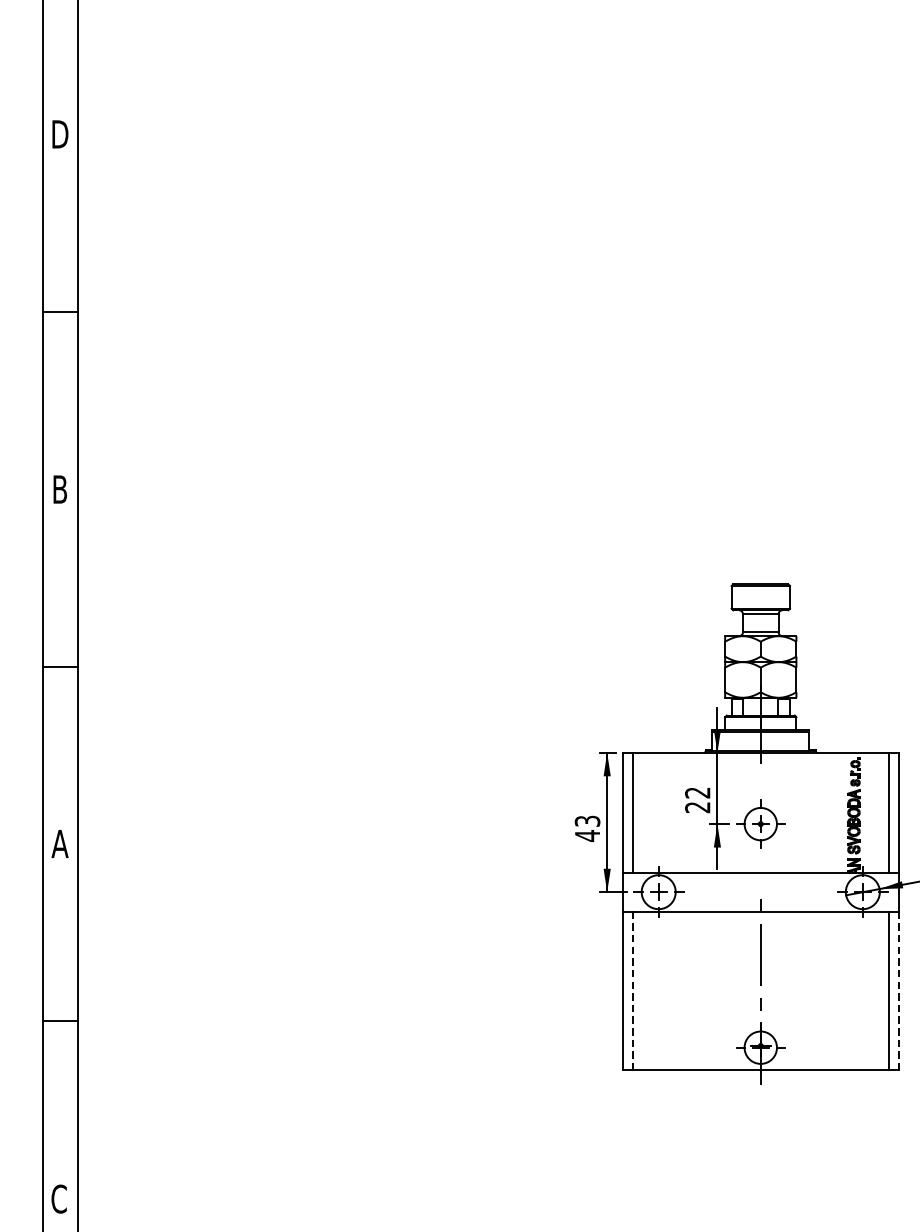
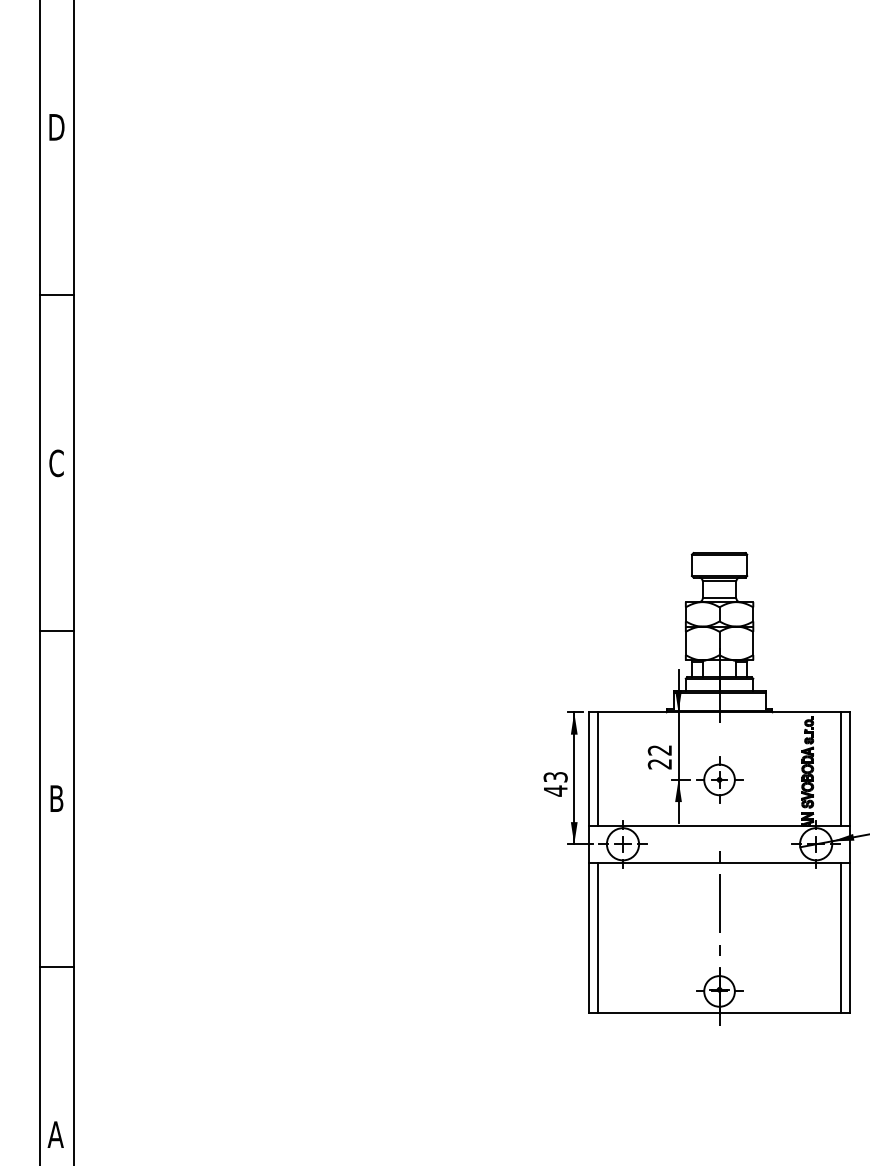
text: (59, 489) -> (56, 463), B -> C
text: (59, 843) -> (56, 798), A -> B
line: (632, 990) -> (598, 937), dashed -> solid
line: (898, 990) -> (849, 937), dashed -> solid
text: (58, 1198) -> (55, 1134), C -> A

